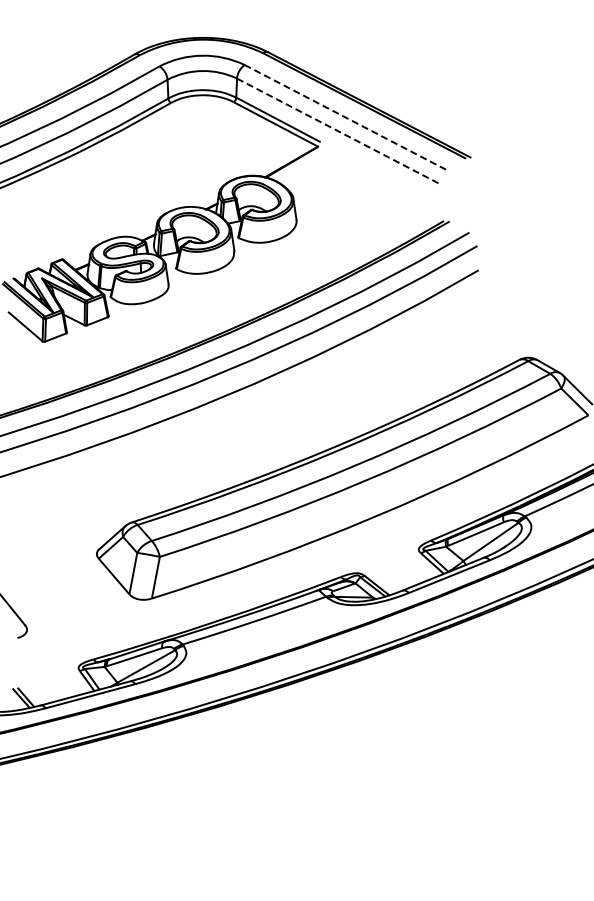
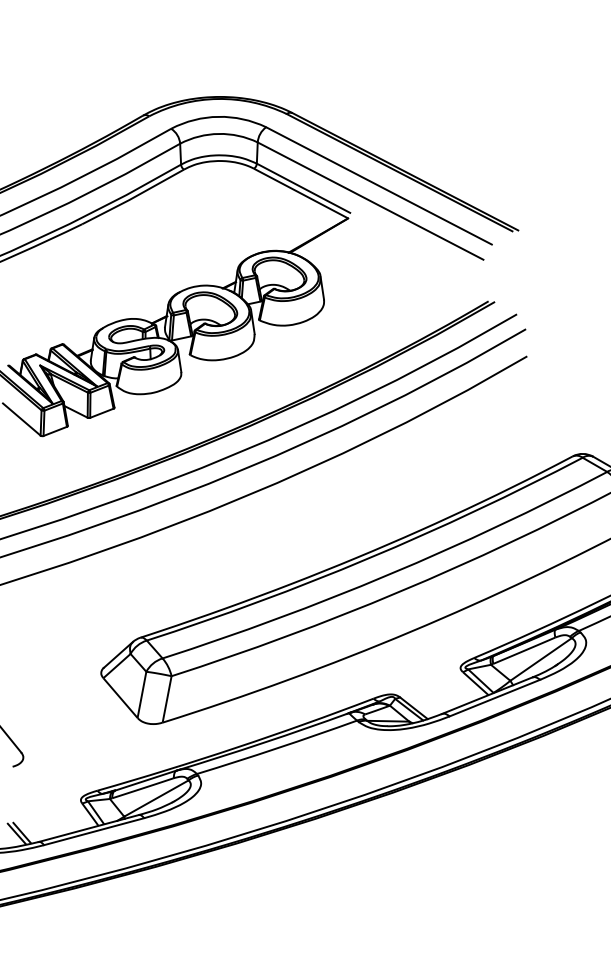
line: (345, 117) -> (378, 185), dashed -> solid
line: (338, 131) -> (370, 201), dashed -> solid

